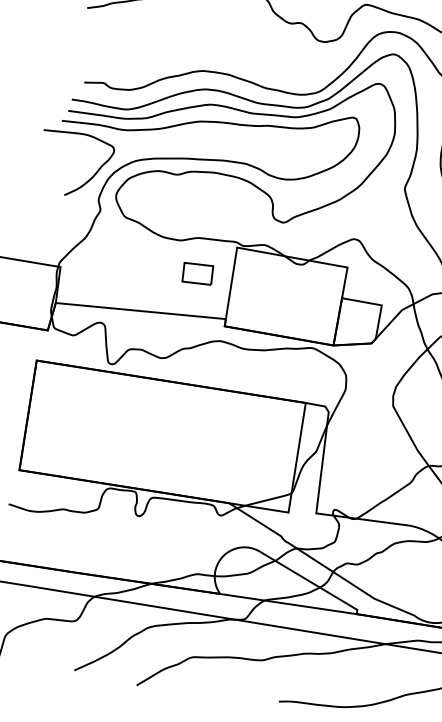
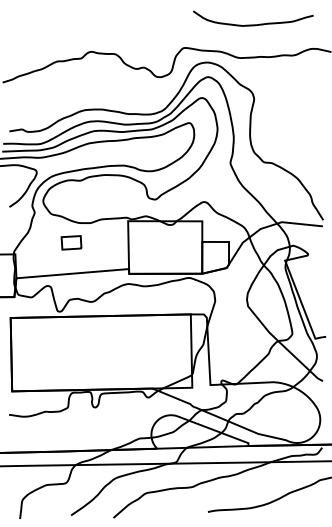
part: (197, 273) -> (71, 242), moved

